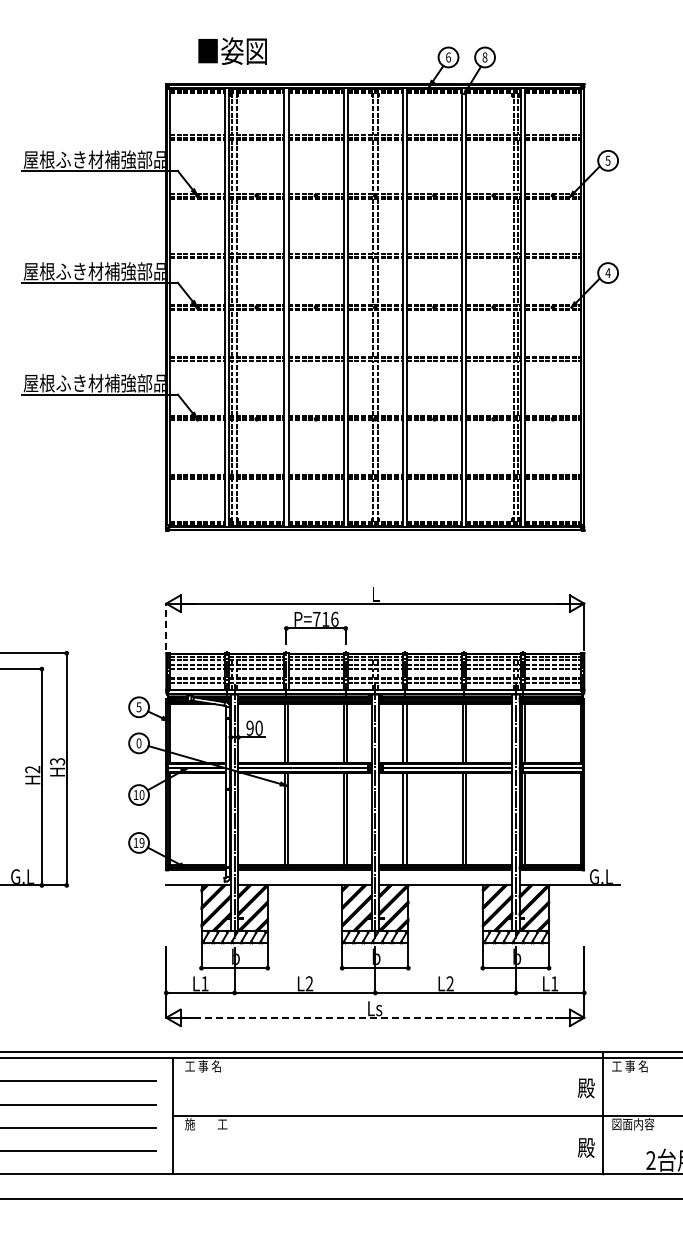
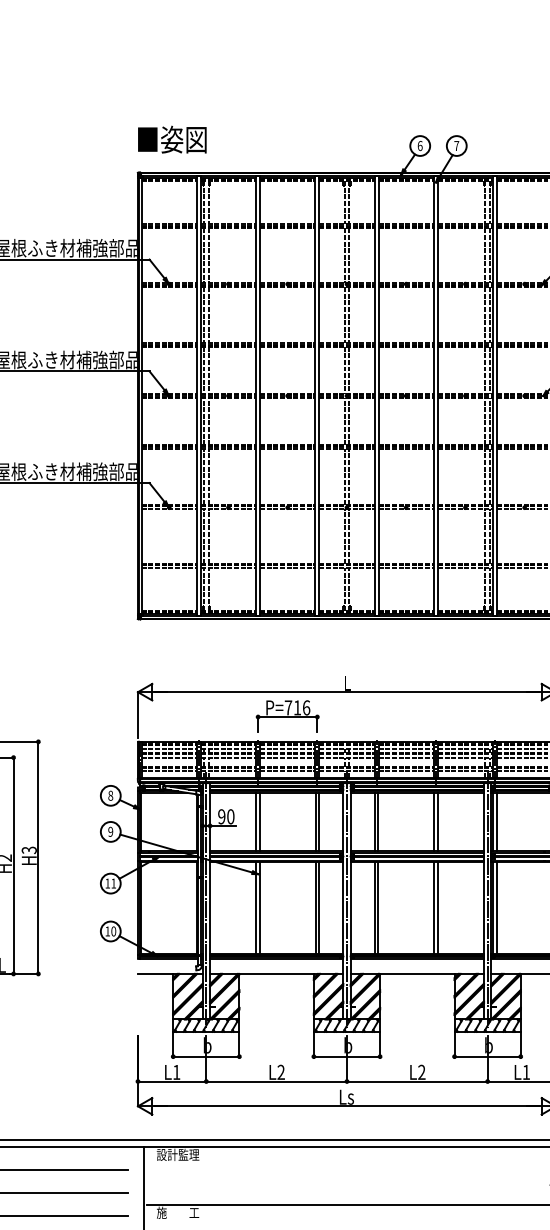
text: (232, 50) -> (172, 139), moved
text: (484, 57) -> (456, 146), 8 -> 7
line: (166, 626) -> (138, 715), dashed -> solid
text: (138, 706) -> (110, 795), 5 -> 8
text: (138, 743) -> (110, 832), 0 -> 9
text: (141, 795) -> (113, 884), 10 -> 11
text: (141, 842) -> (113, 931), 19 -> 10
line: (375, 1017) -> (347, 1106), dashed -> solid
text: (206, 1066) -> (178, 1155), 工 事 名 -> 設計監理

